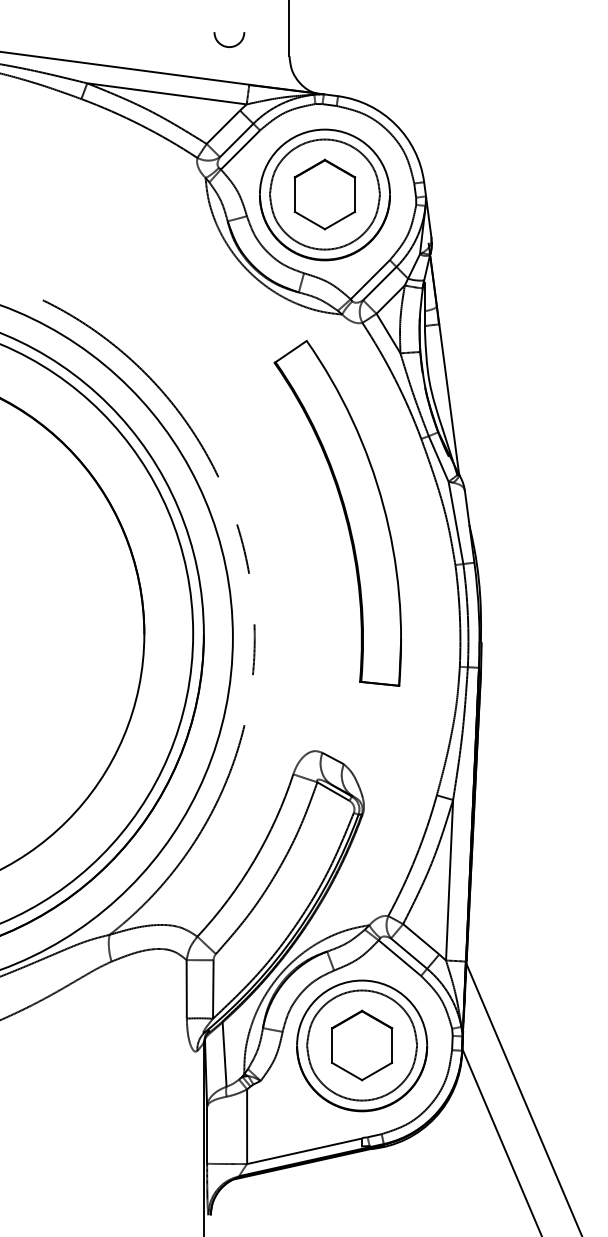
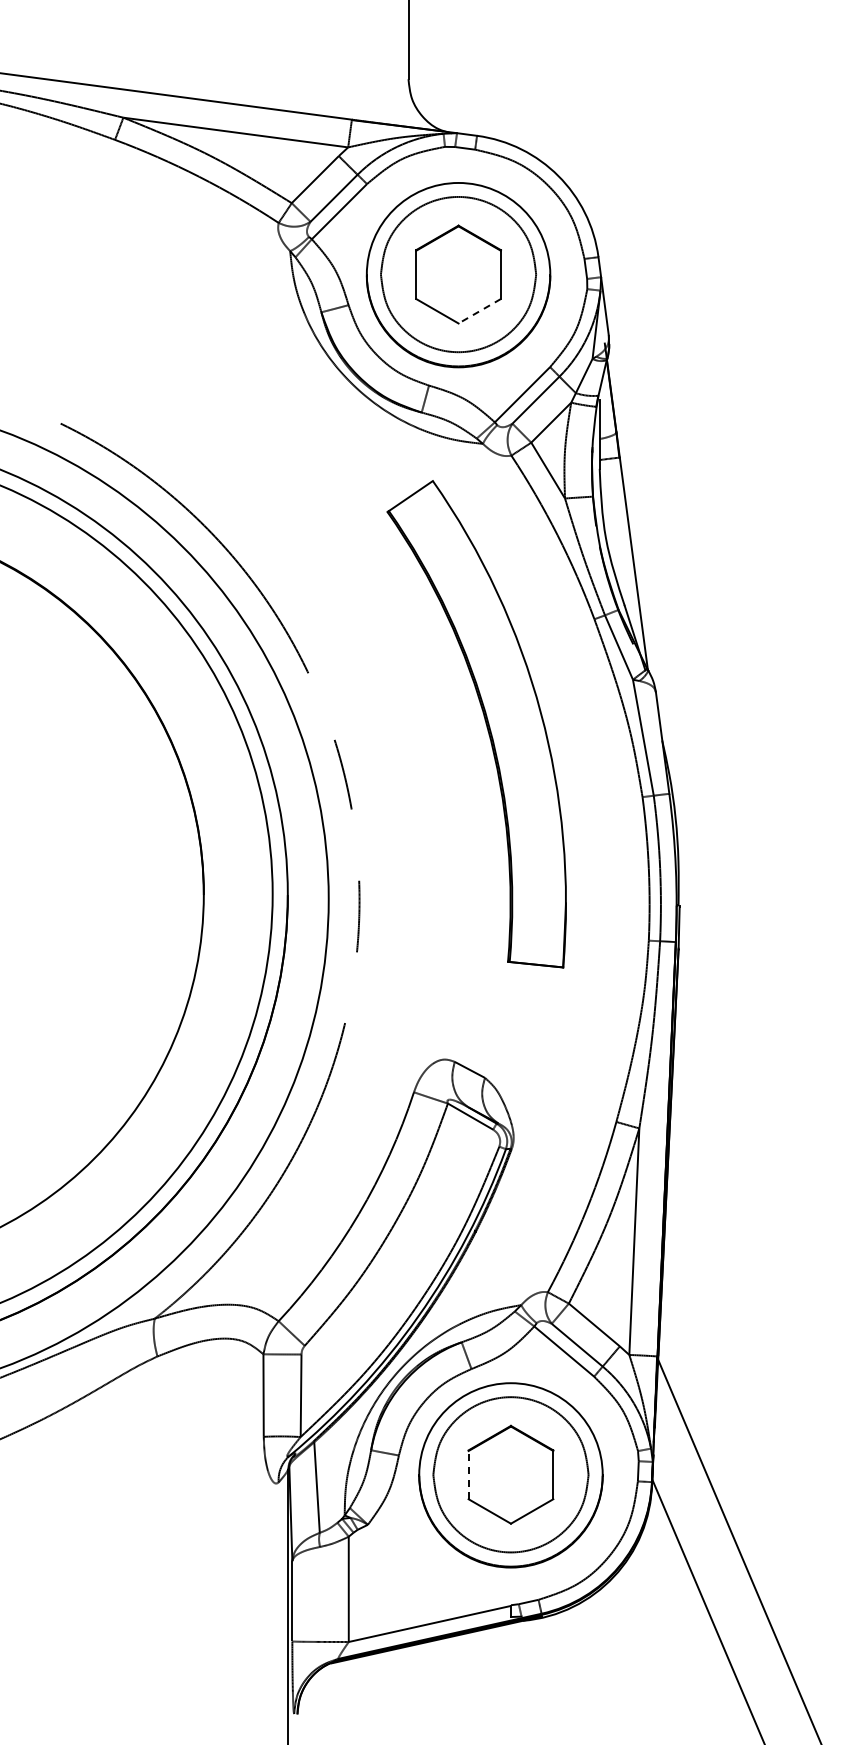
curve: (229, 46) -> (323, 65), removed
line: (339, 220) -> (479, 311), solid -> dashed
line: (332, 1045) -> (468, 1474), solid -> dashed

